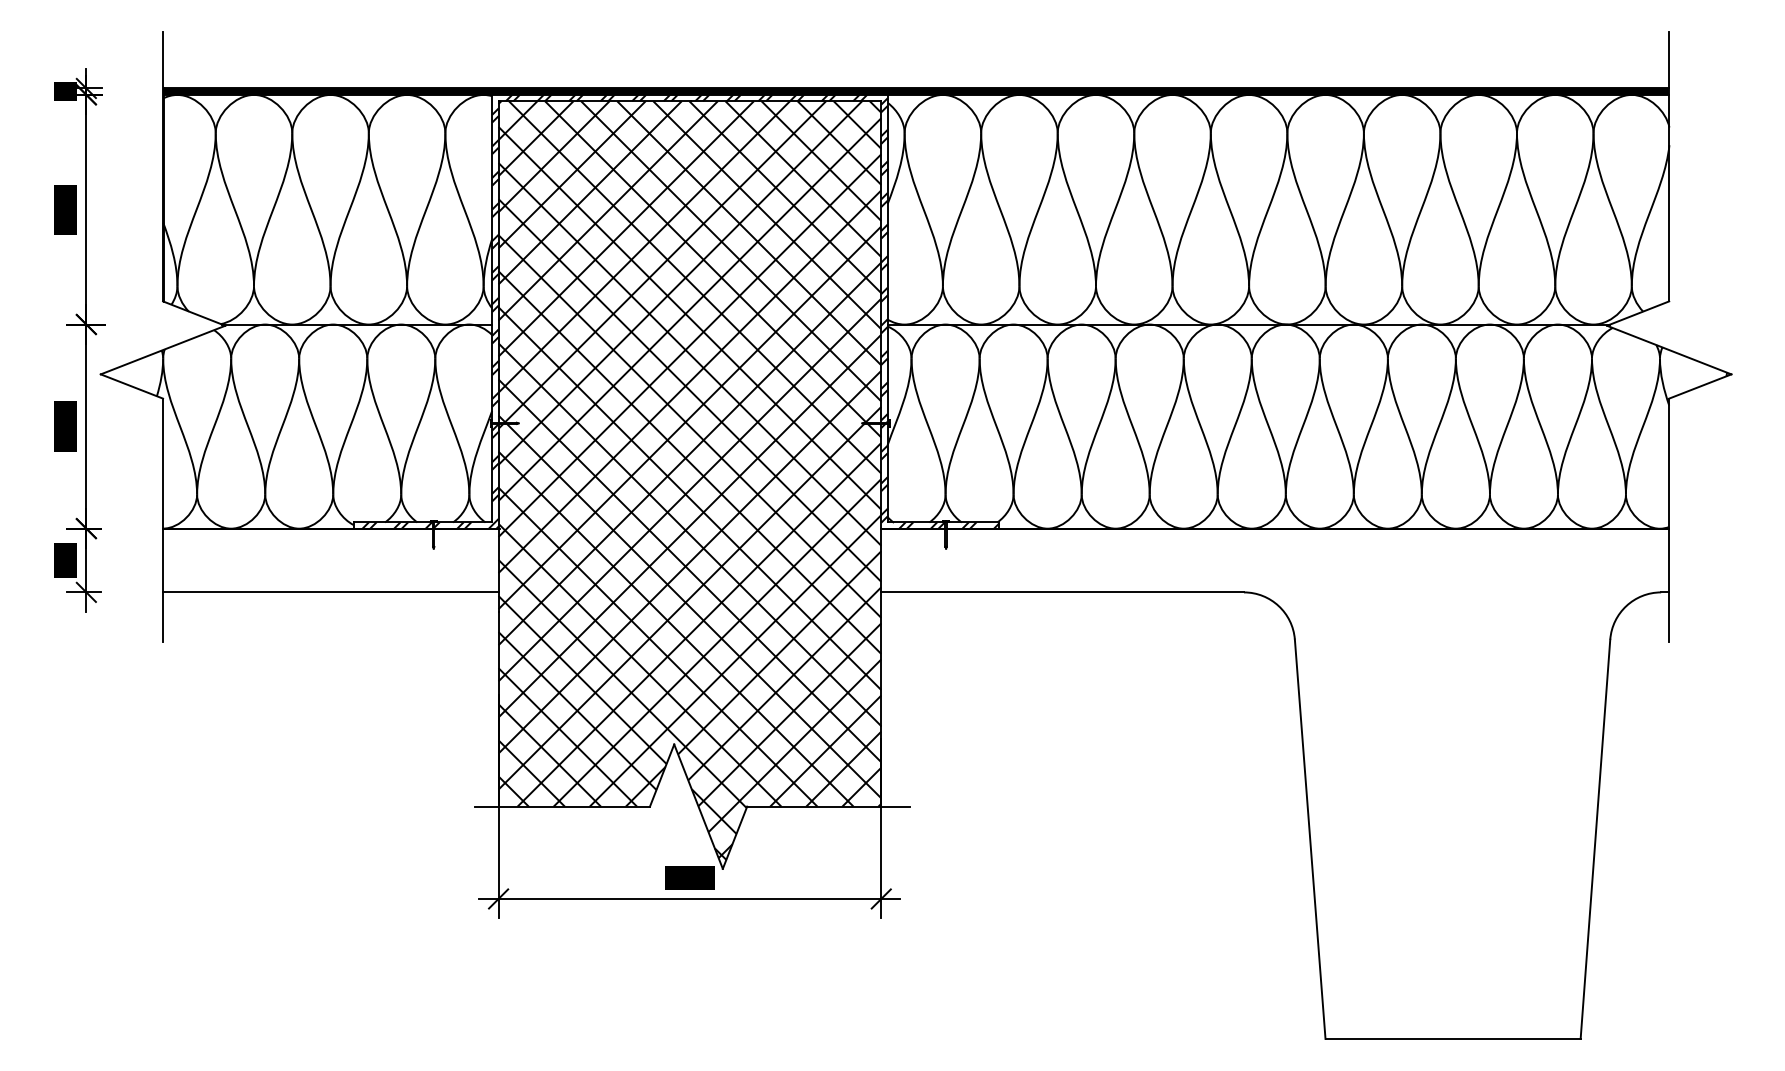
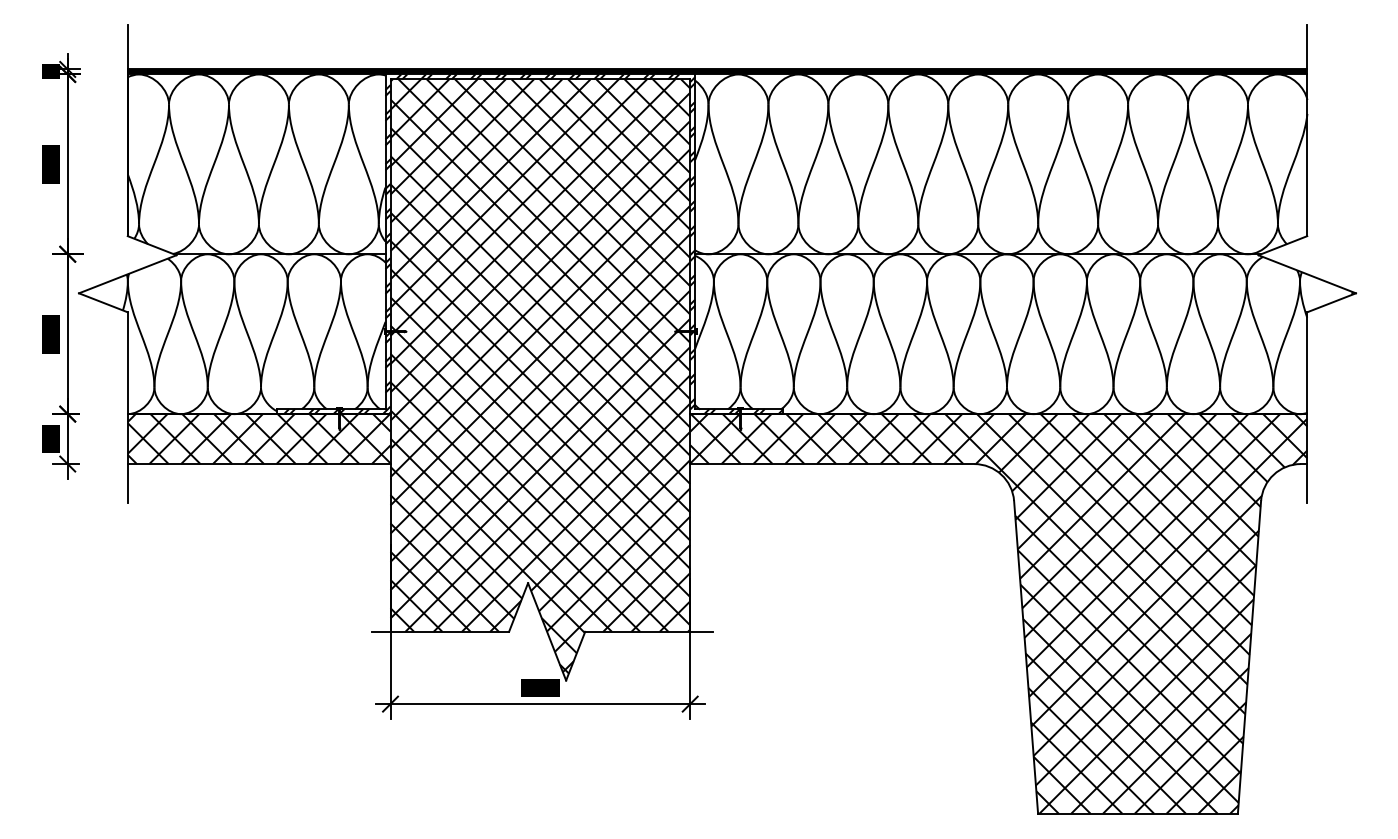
hatch: (330, 560) -> (258, 439), added
hatch: (1275, 783) -> (998, 613), added

